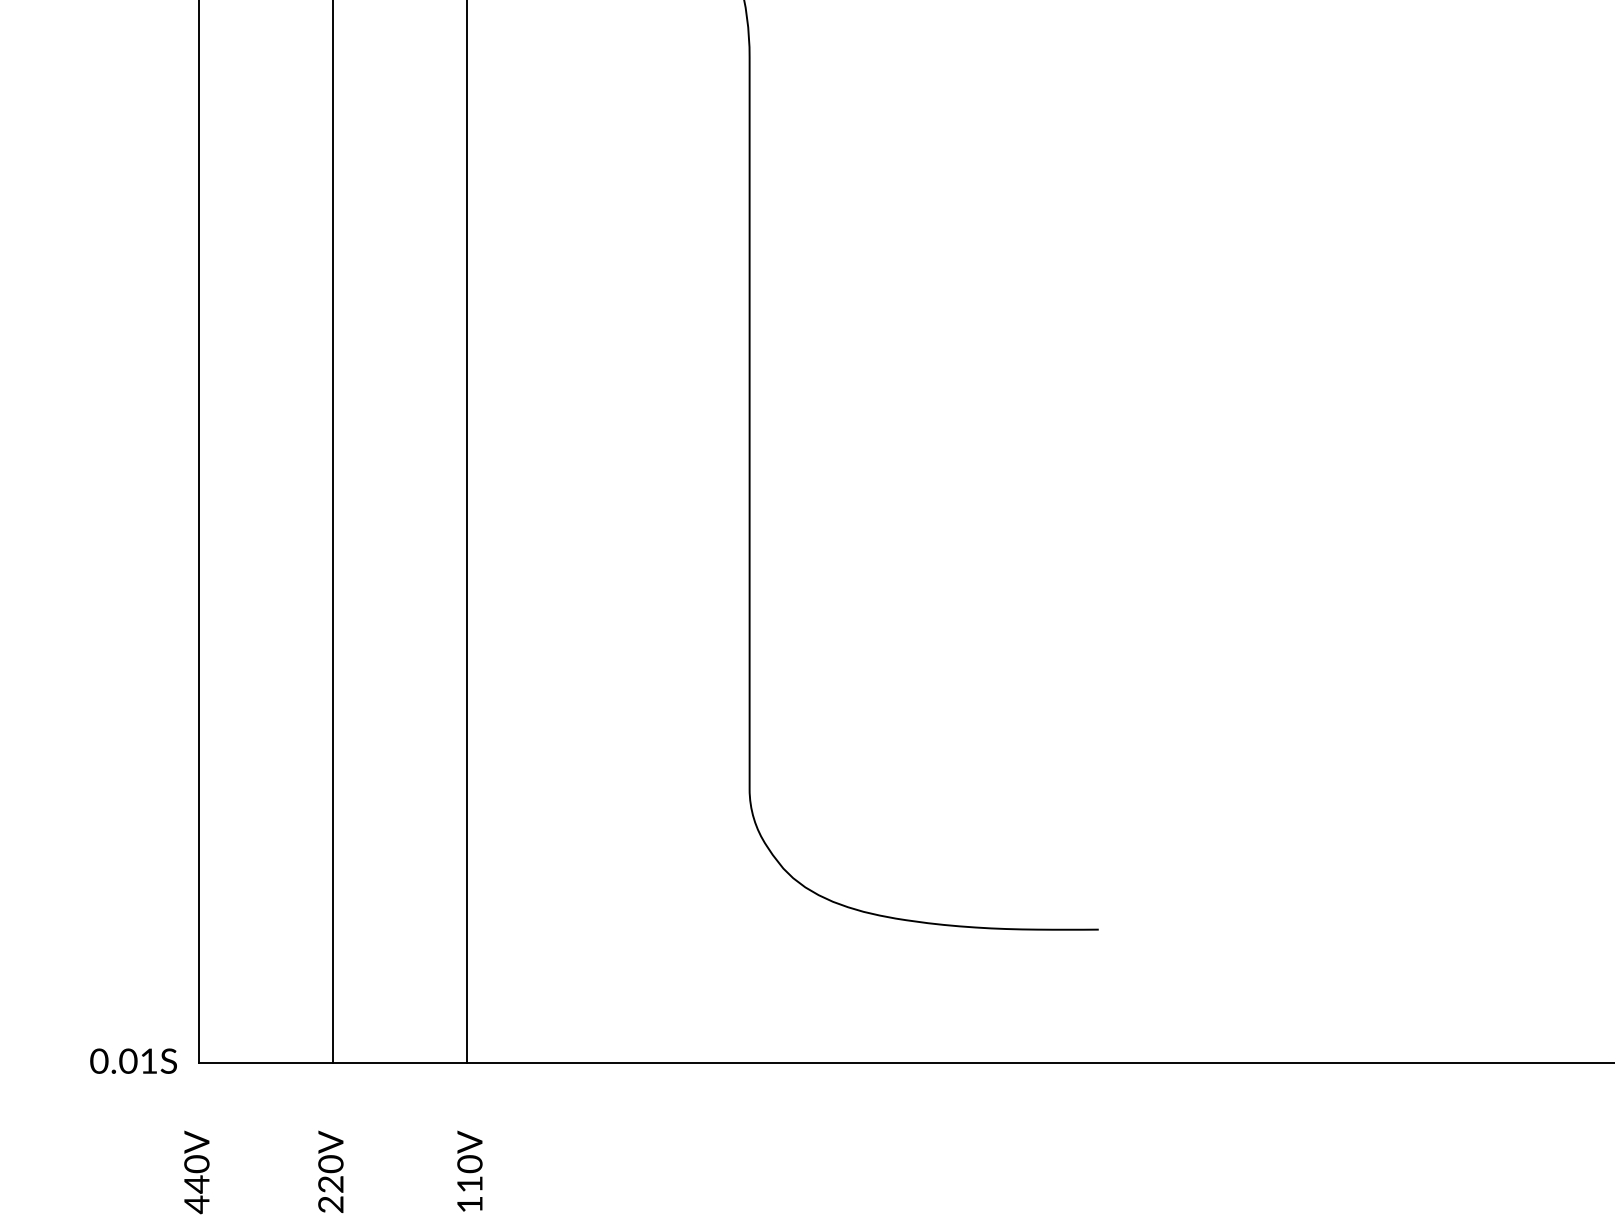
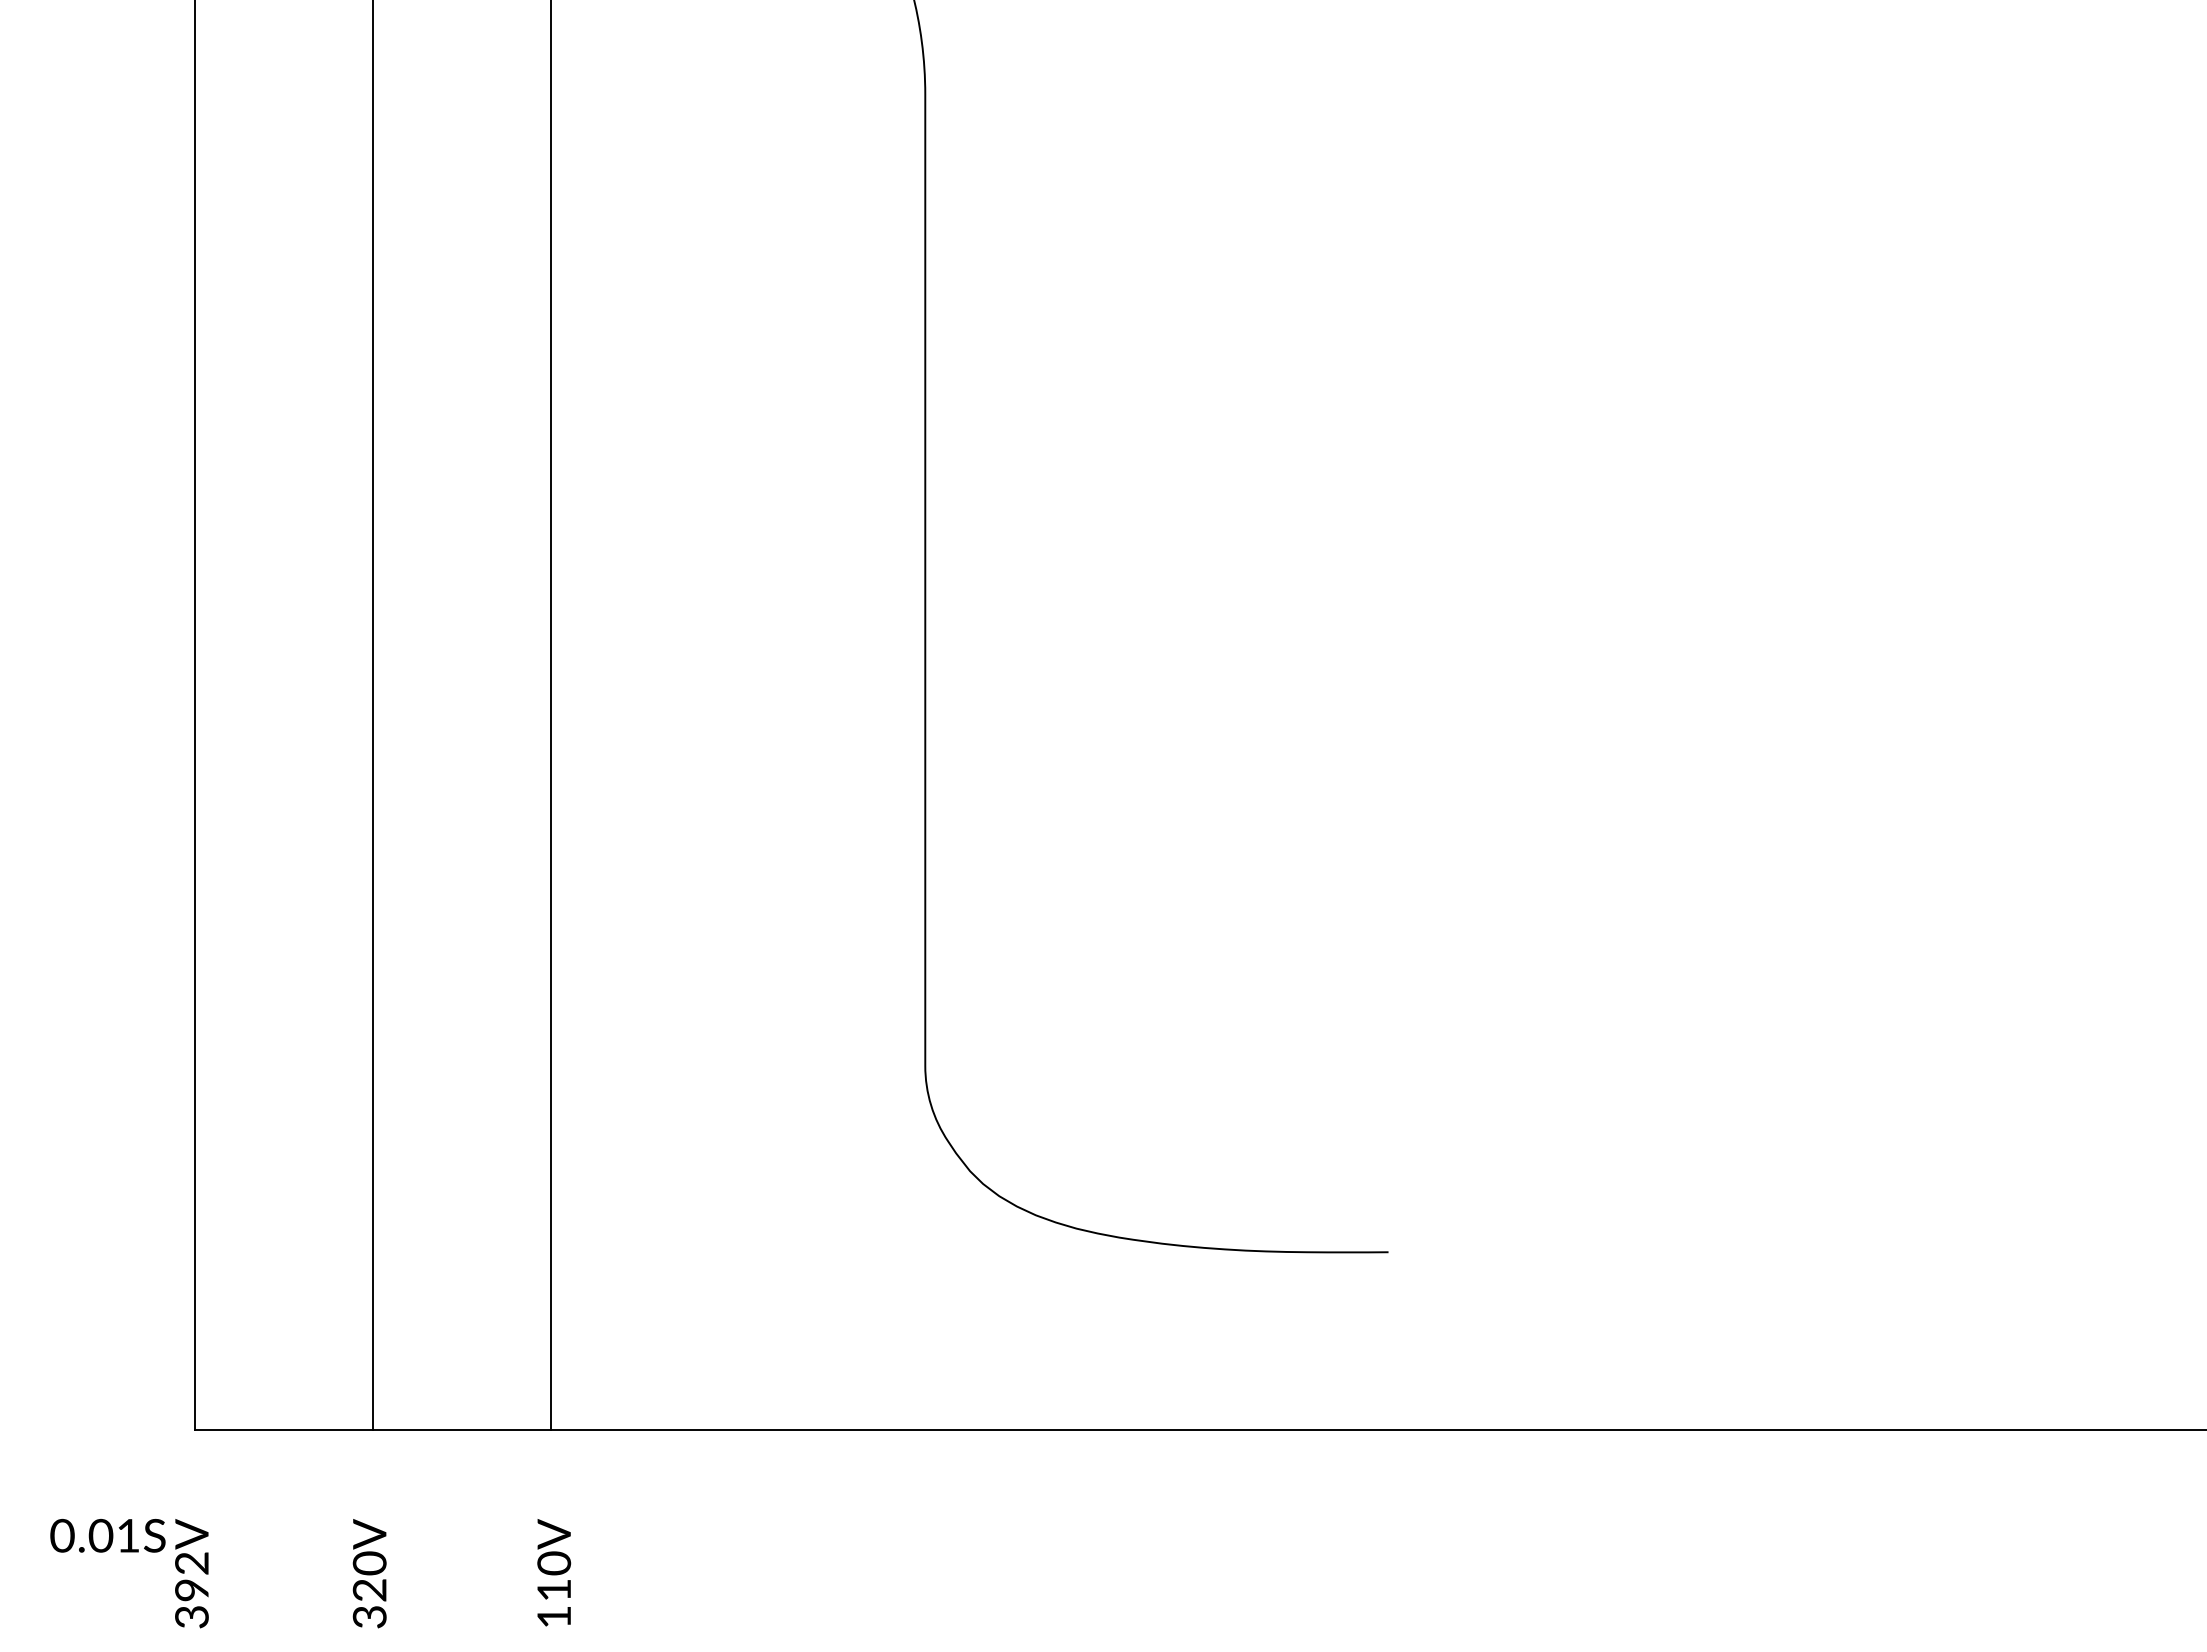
text: (133, 1060) -> (107, 1535), moved
text: (196, 1184) -> (191, 1590), 440V -> 392V
text: (331, 1204) -> (370, 1617), 220V -> 320V

